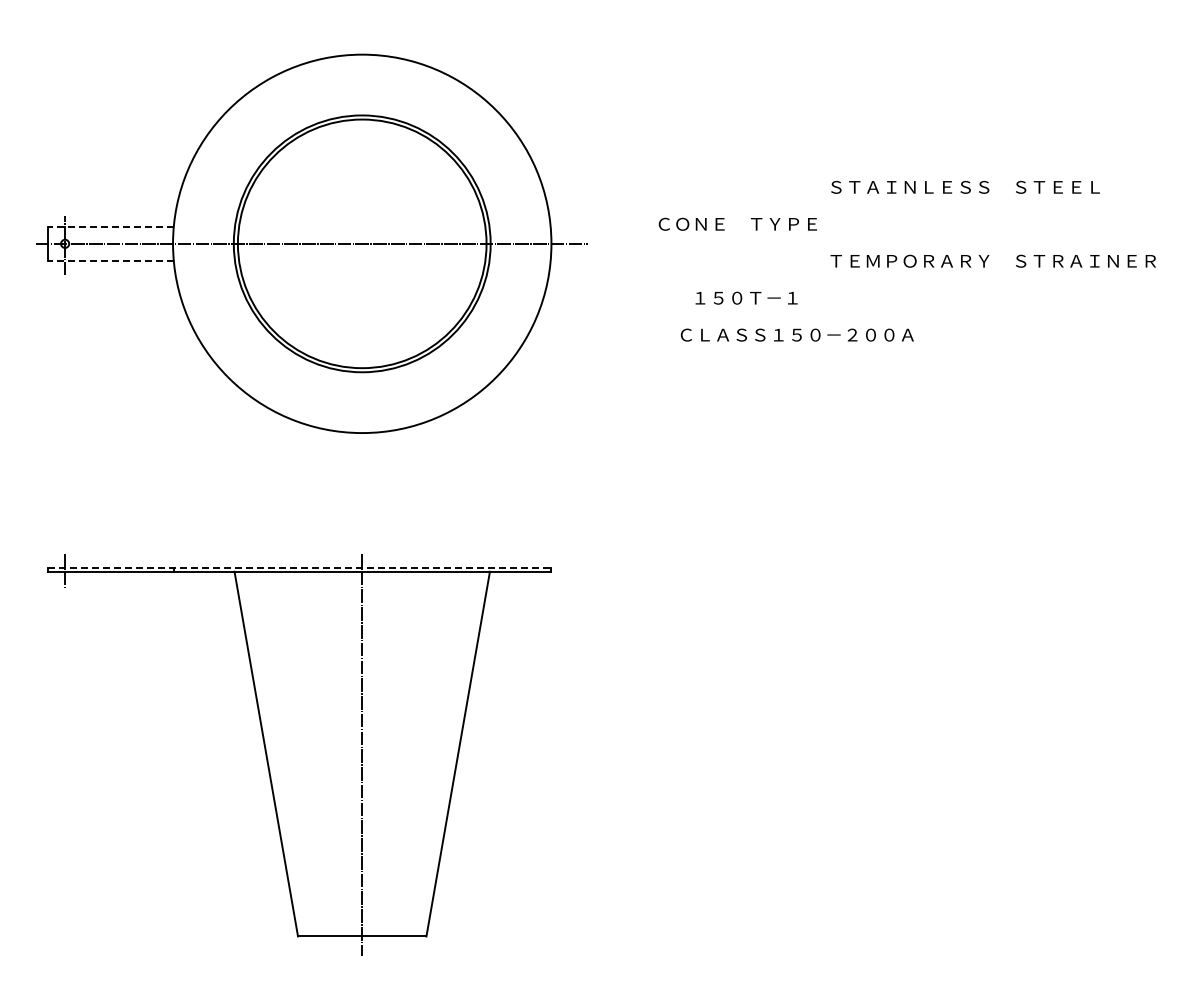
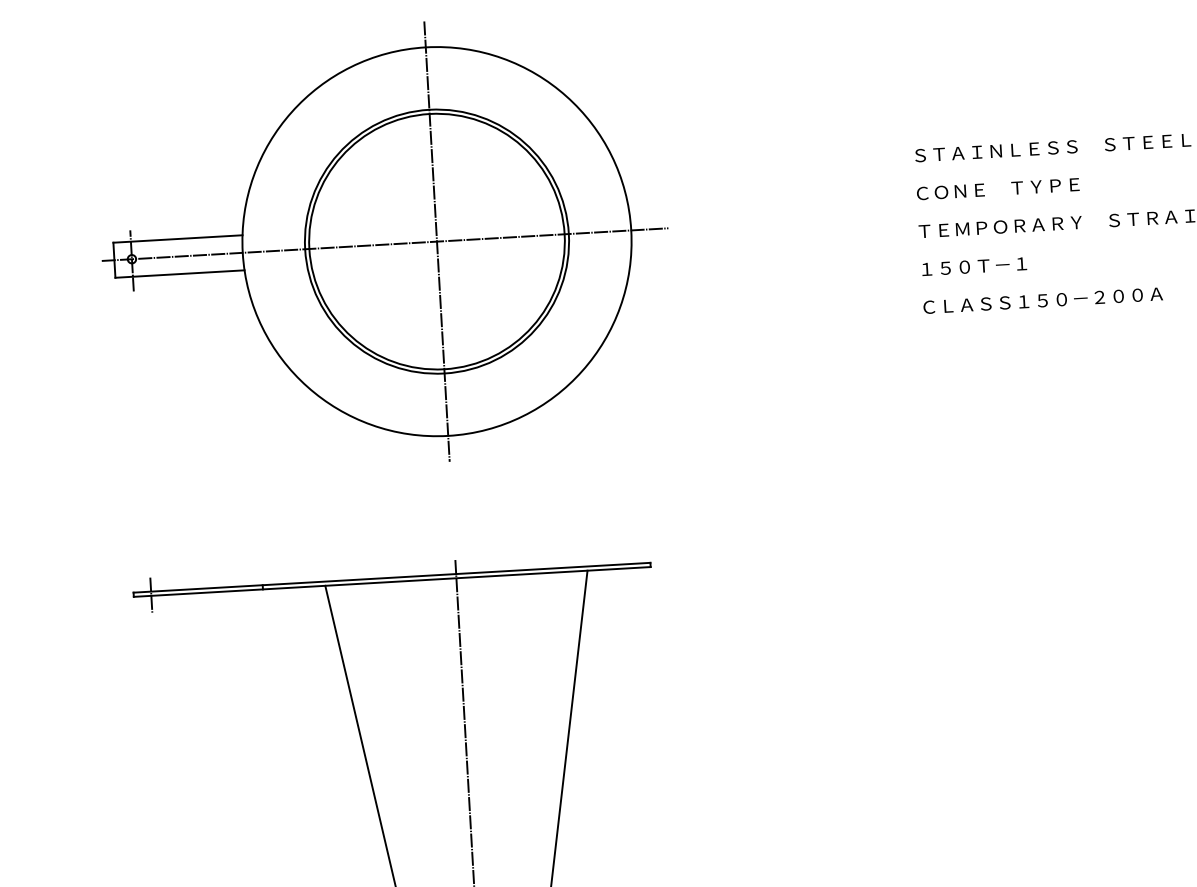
text: (737, 223) -> (997, 188), moved
line: (110, 226) -> (177, 238), dashed -> solid
line: (362, 243) -> (437, 241), added
line: (110, 260) -> (179, 273), dashed -> solid
text: (746, 297) -> (974, 265), moved
text: (796, 334) -> (1042, 300), moved
line: (299, 567) -> (391, 577), dashed -> solid

